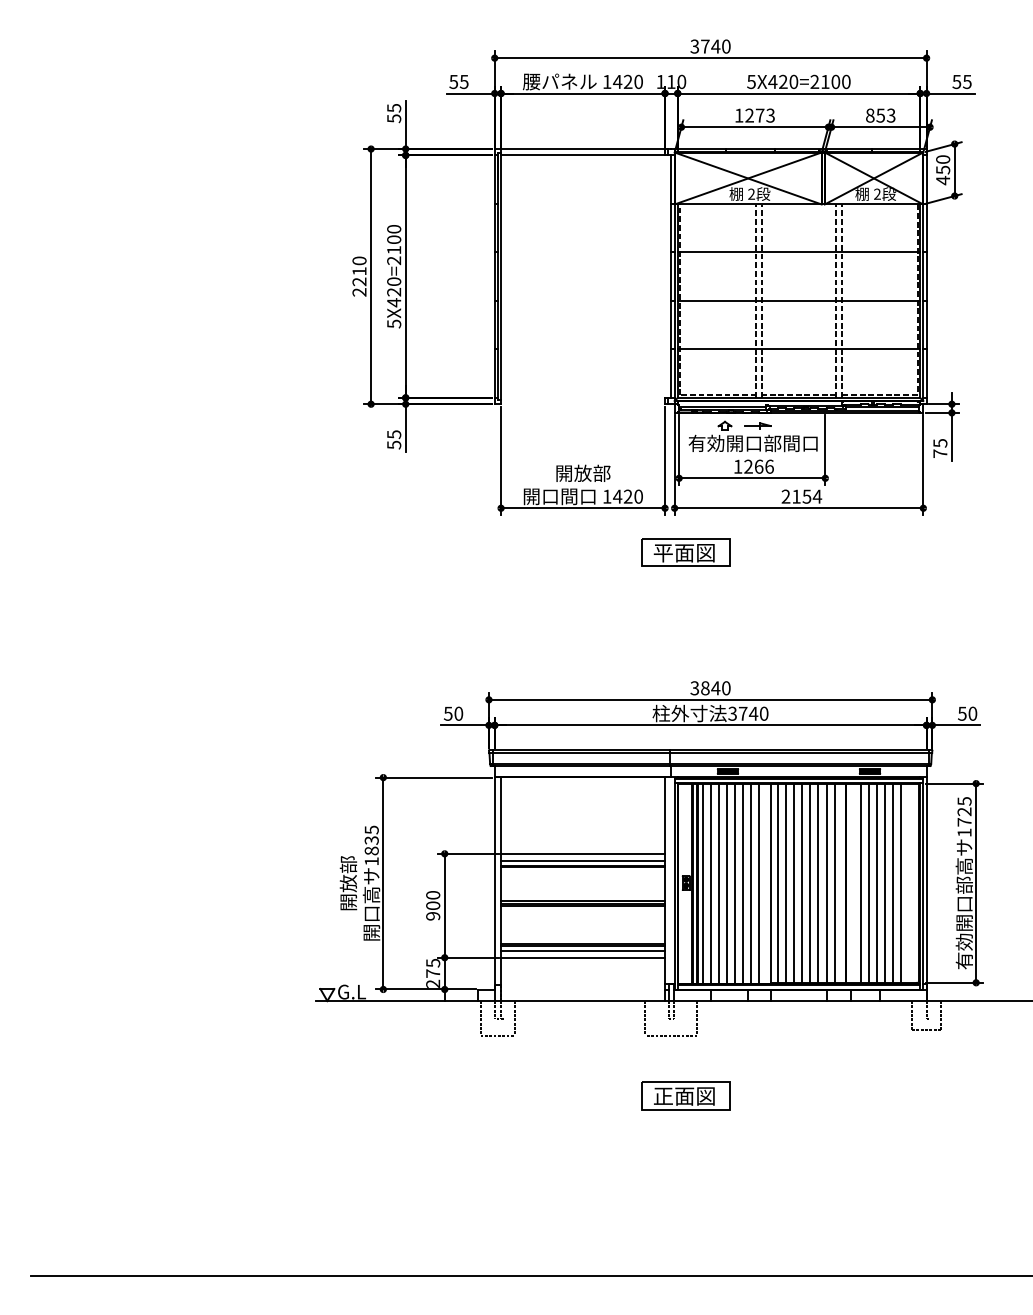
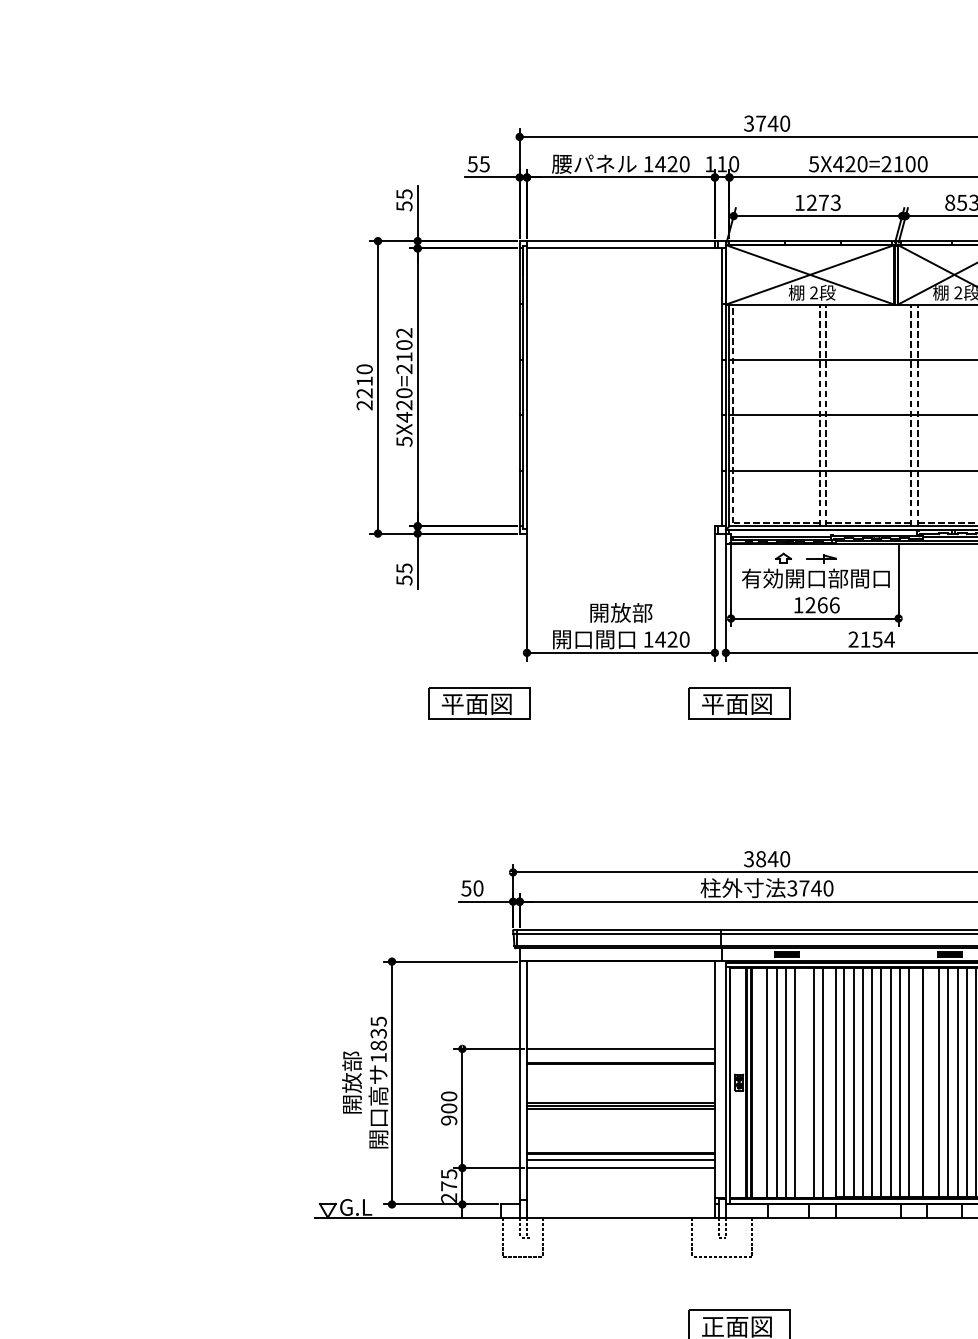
text: (394, 229) -> (404, 333), 5X420=2100 -> 5X420=2102
part: (458, 552) -> (478, 703), added
line: (583, 860) -> (621, 1056), removed
line: (702, 883) -> (757, 1082), removed
line: (743, 883) -> (804, 1082), removed

